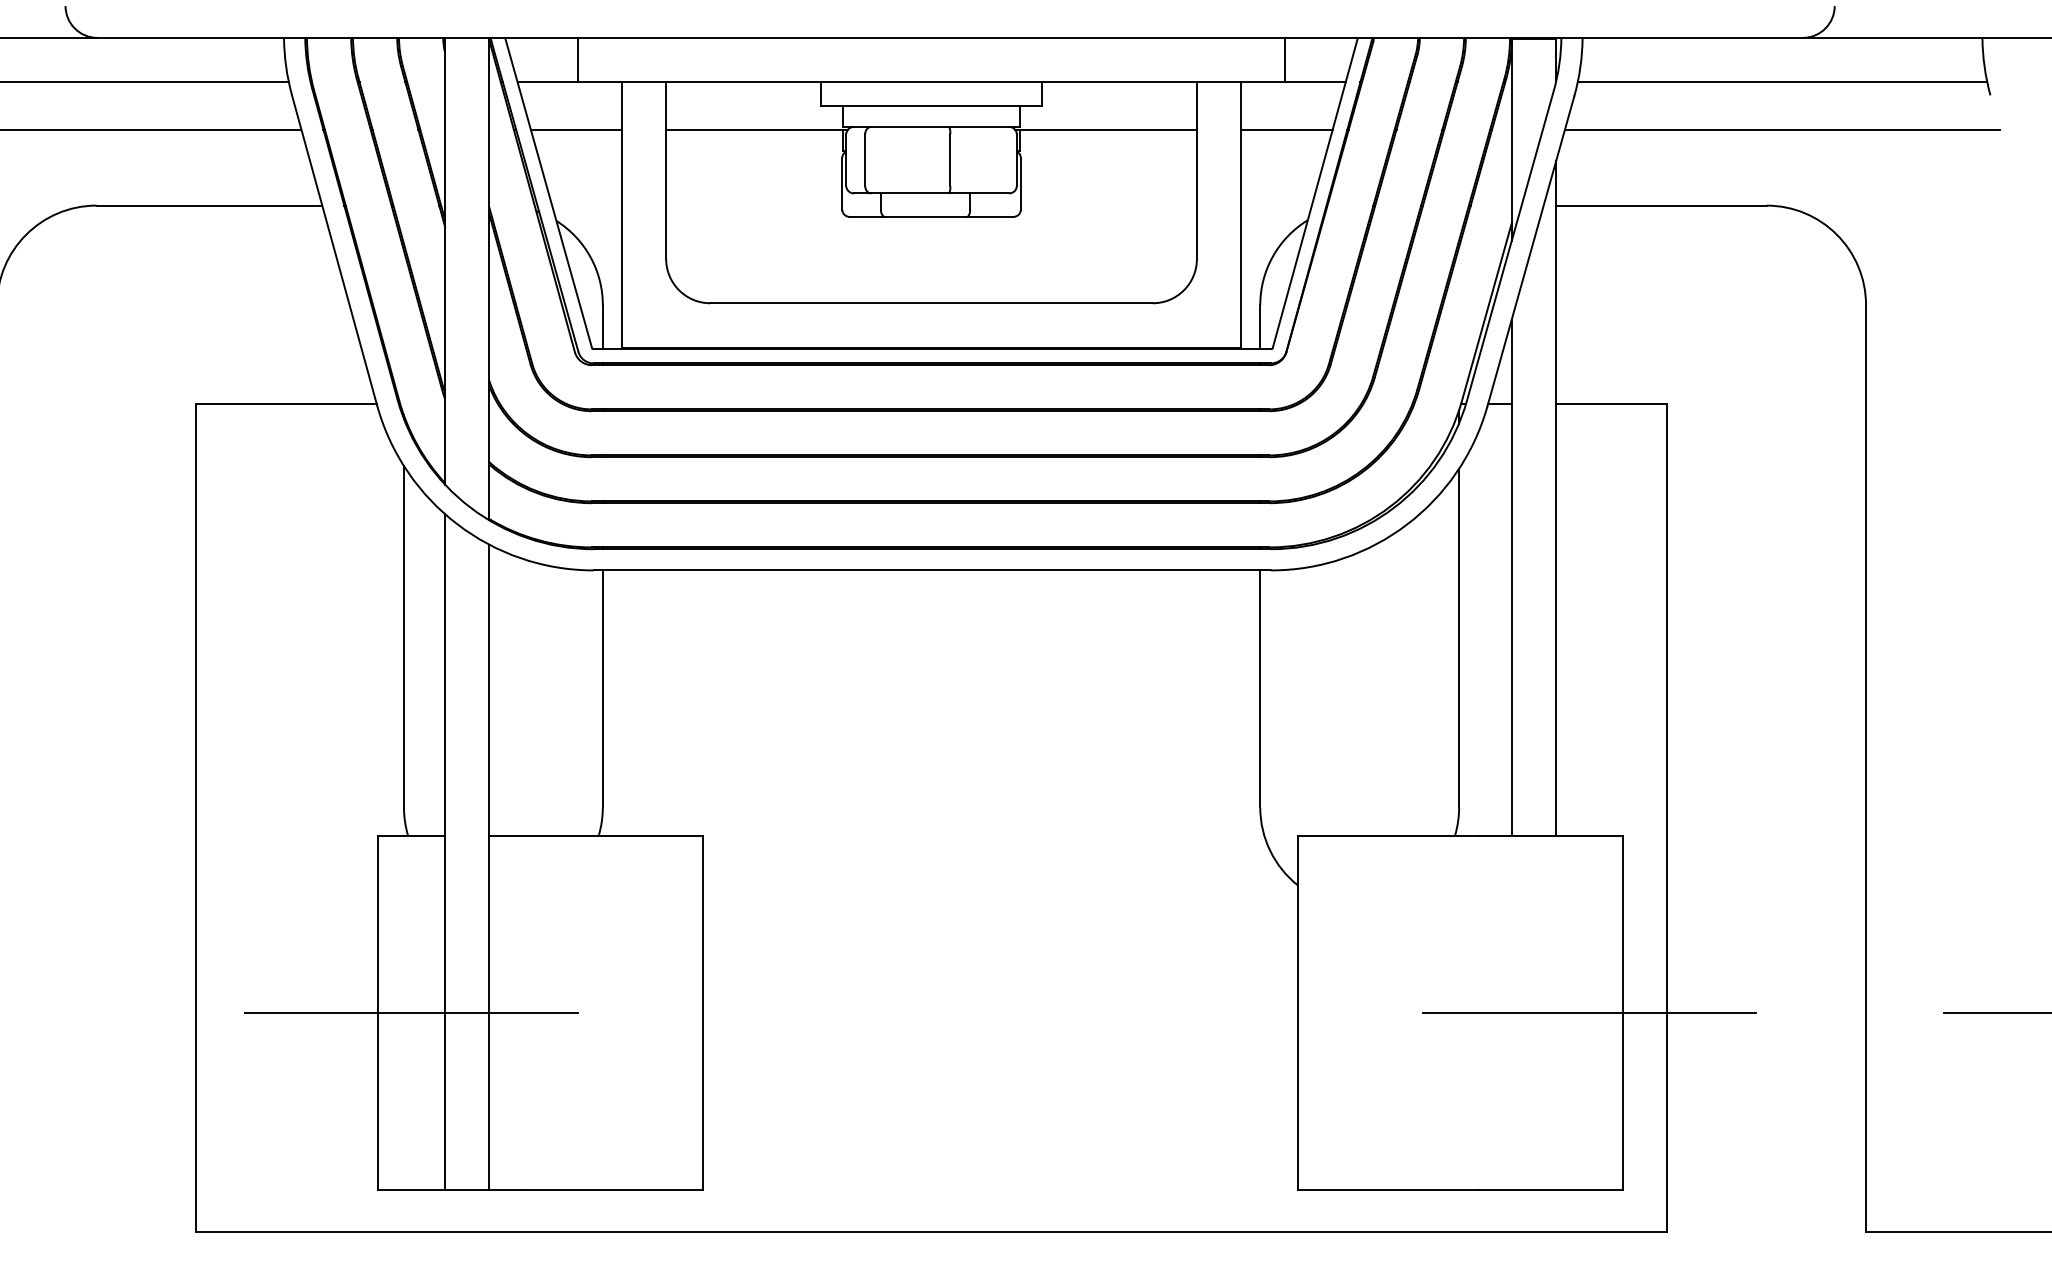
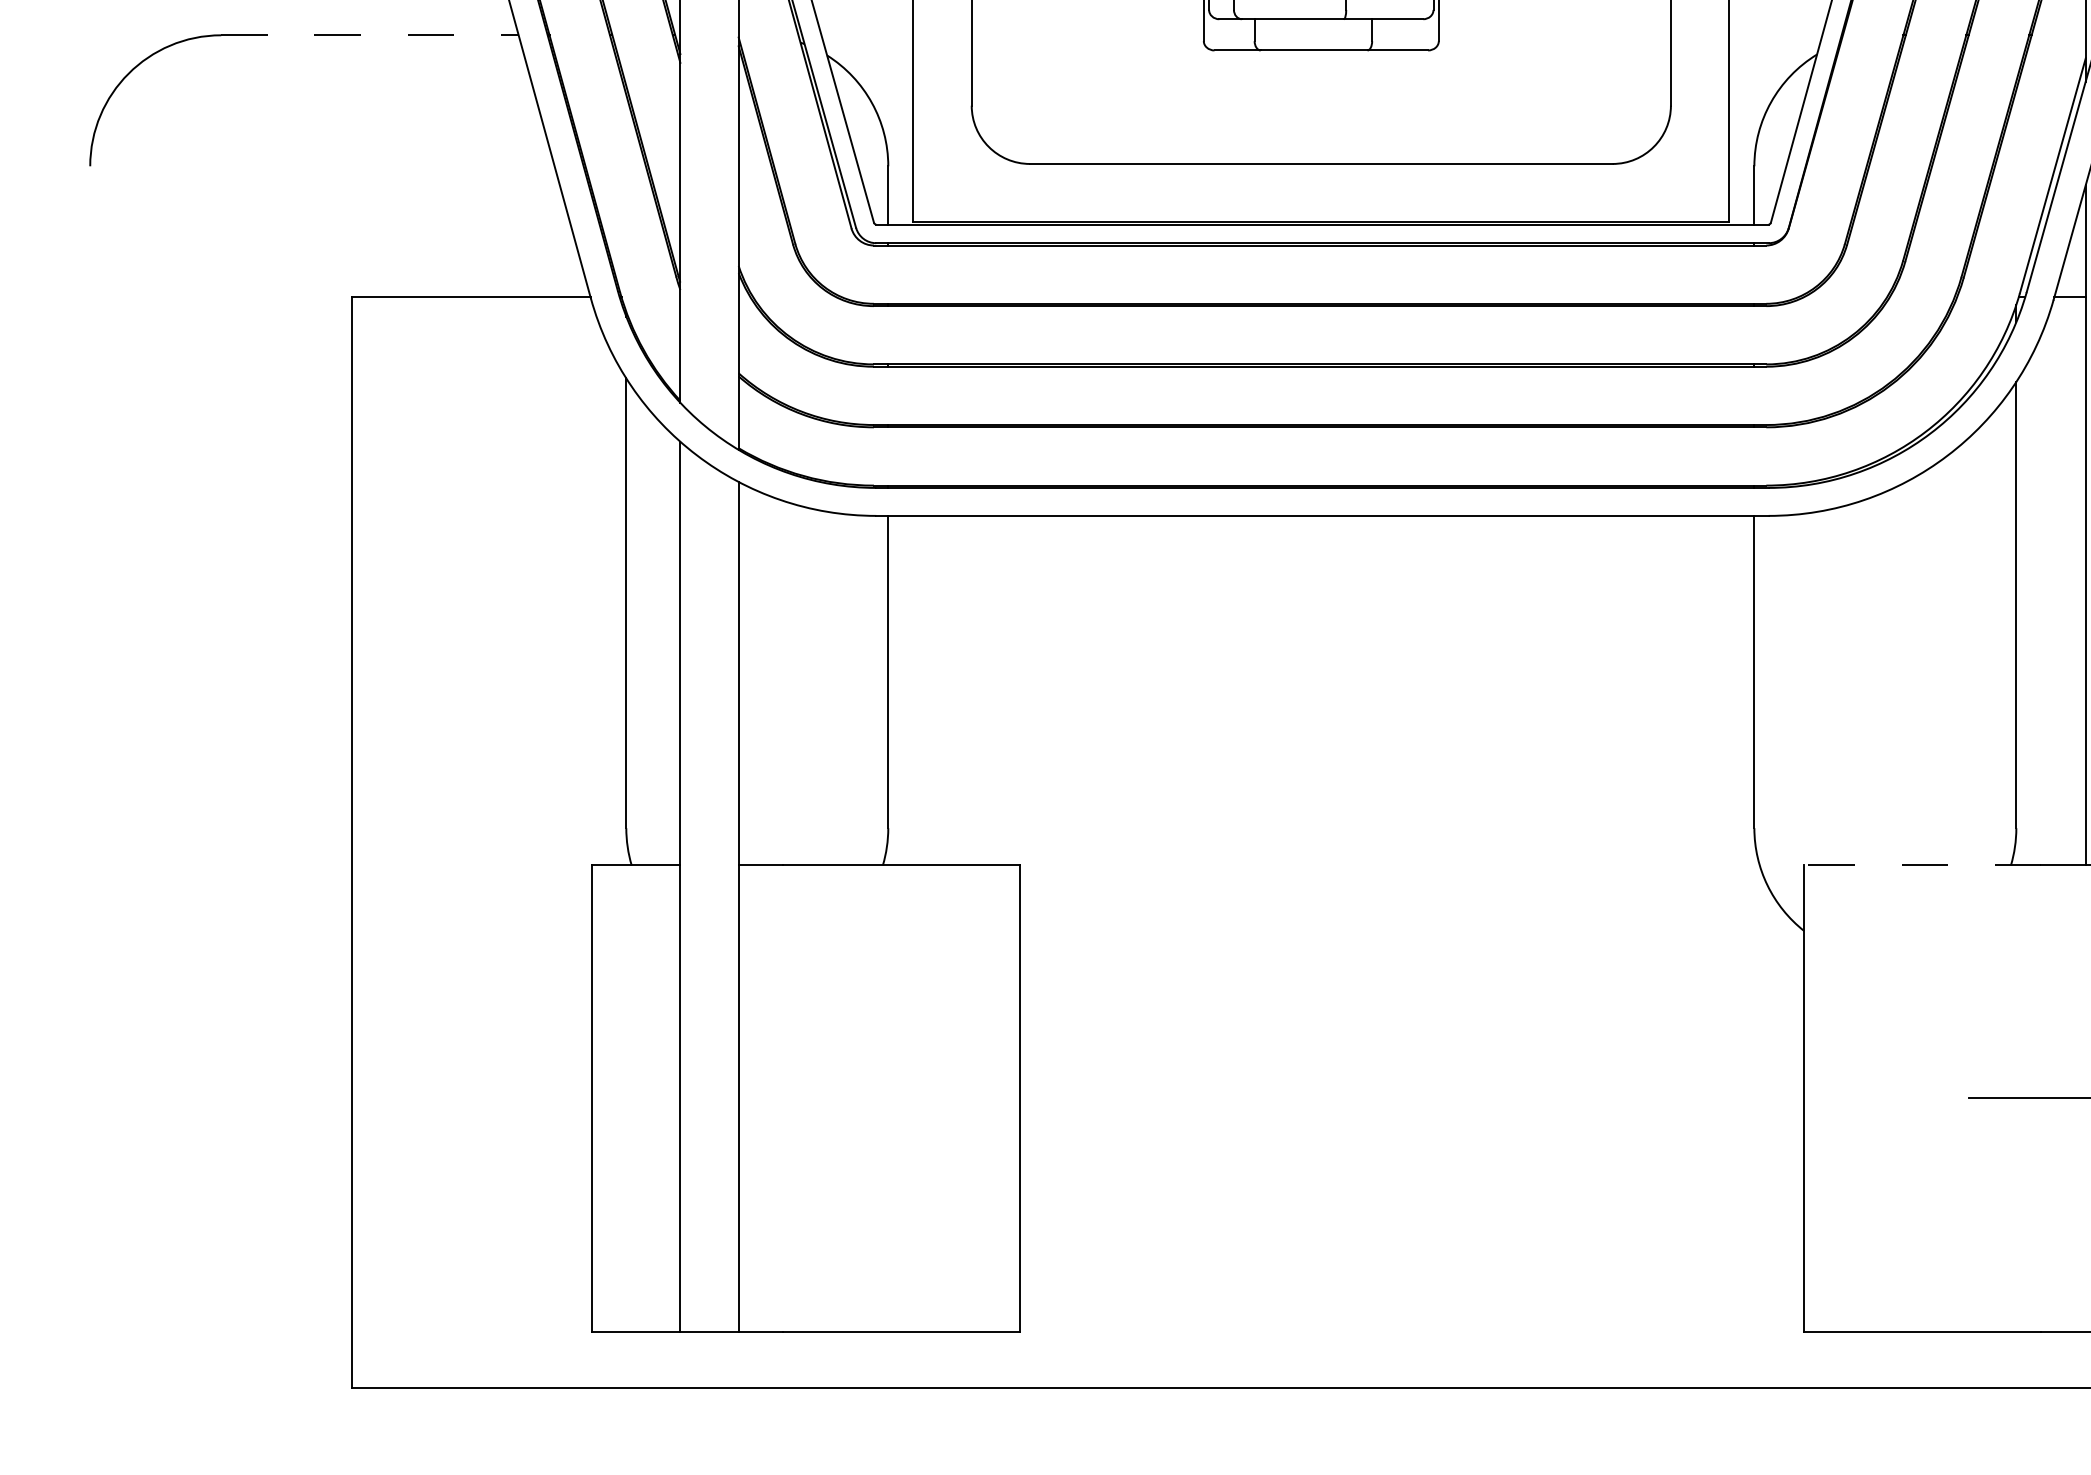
line: (209, 205) -> (370, 35), solid -> dashed
line: (1388, 835) -> (1923, 865), solid -> dashed
line: (411, 1012) -> (636, 1098), removed

